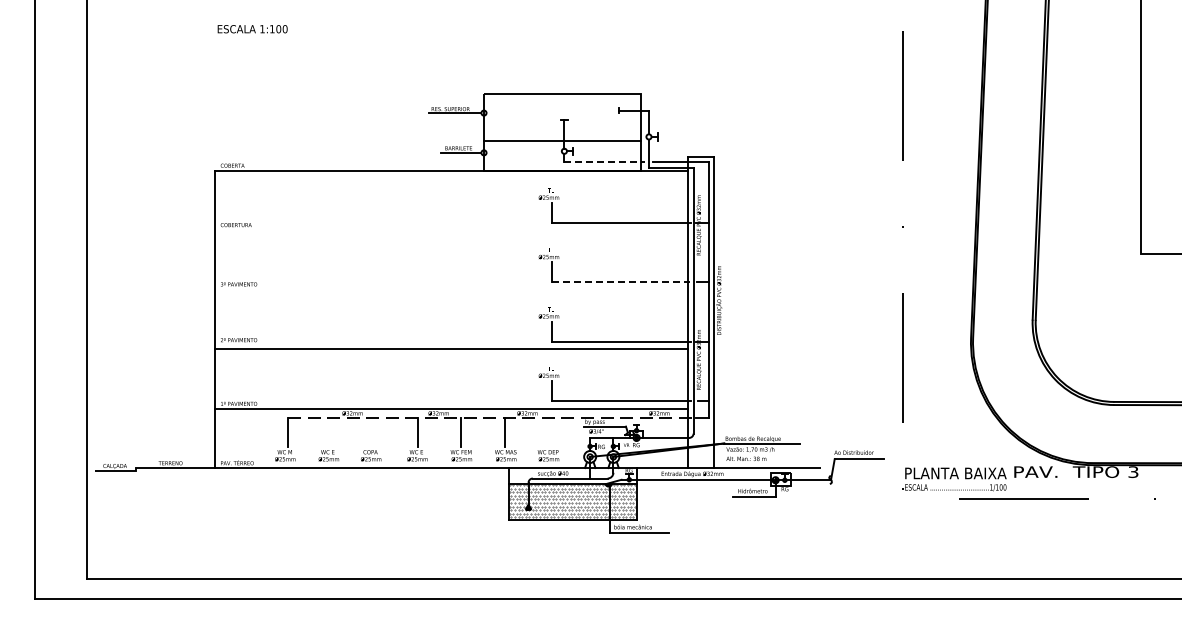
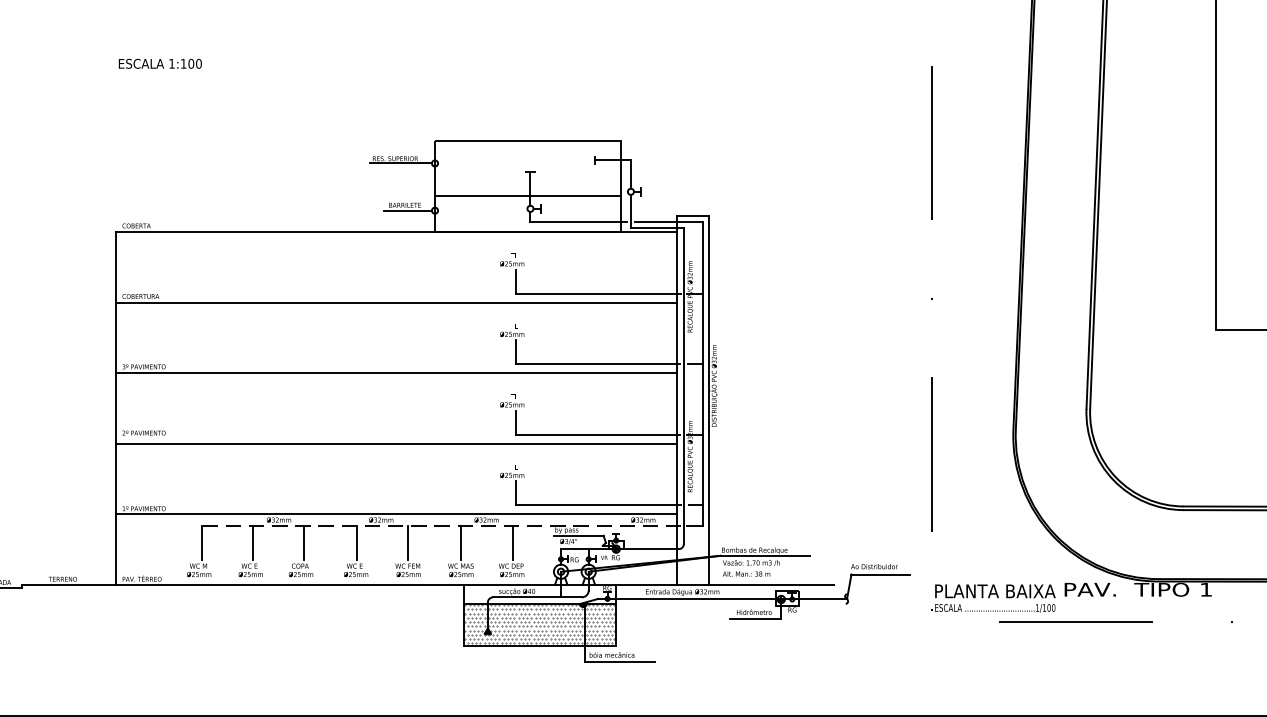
line: (605, 162) -> (579, 222), dashed -> solid
line: (451, 230) -> (396, 302), added
line: (621, 282) -> (598, 364), dashed -> solid
line: (451, 289) -> (396, 372), added
line: (331, 432) -> (253, 542), added
line: (373, 432) -> (303, 542), added
line: (549, 432) -> (512, 542), added
text: (1133, 472) -> (1206, 590), 3 -> 1

